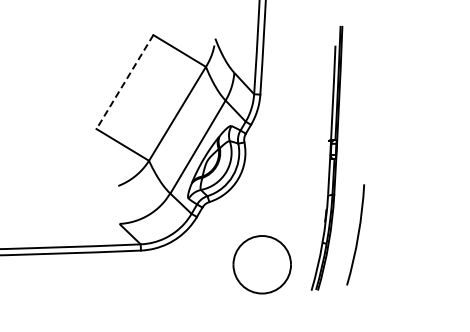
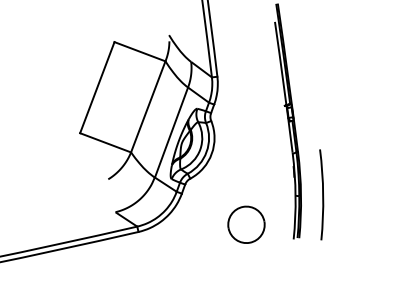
line: (124, 82) -> (96, 88), dashed -> solid
arc: (357, 234) -> (322, 194), moved
part: (261, 264) -> (245, 224), size x0.71

